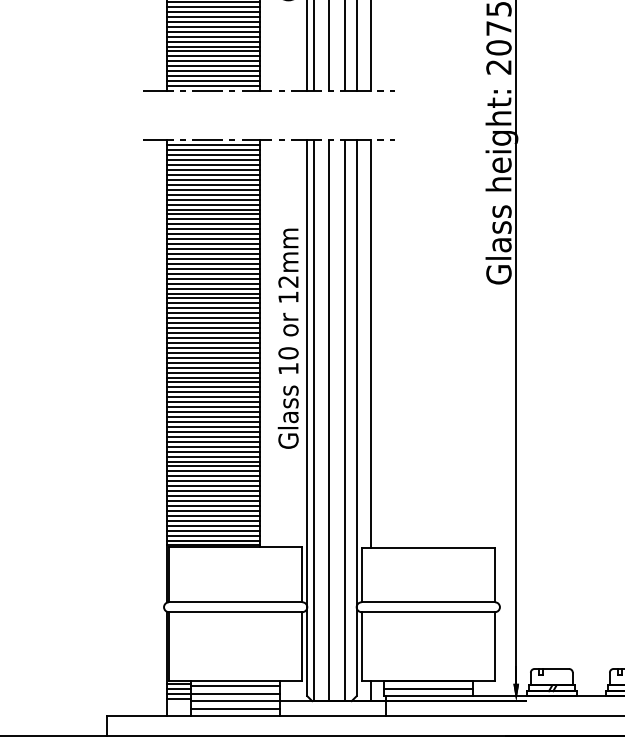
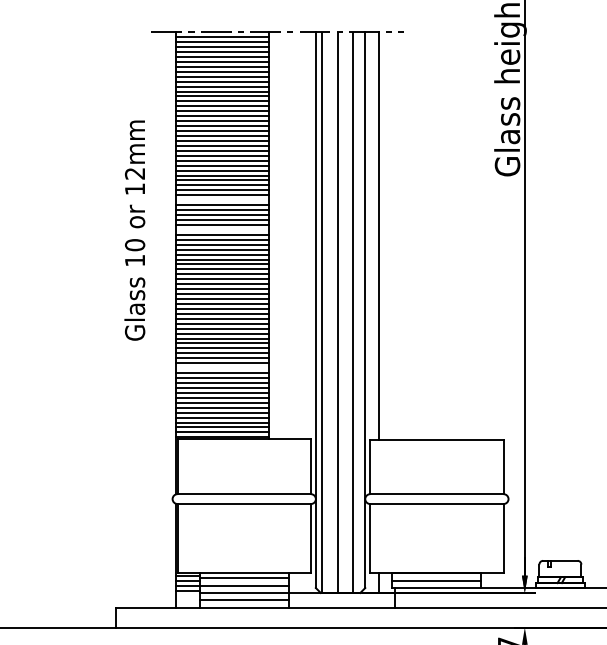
line: (213, 308) -> (222, 200), removed
line: (213, 338) -> (222, 230), removed
text: (287, 338) -> (134, 230), moved
line: (213, 476) -> (222, 368), removed

